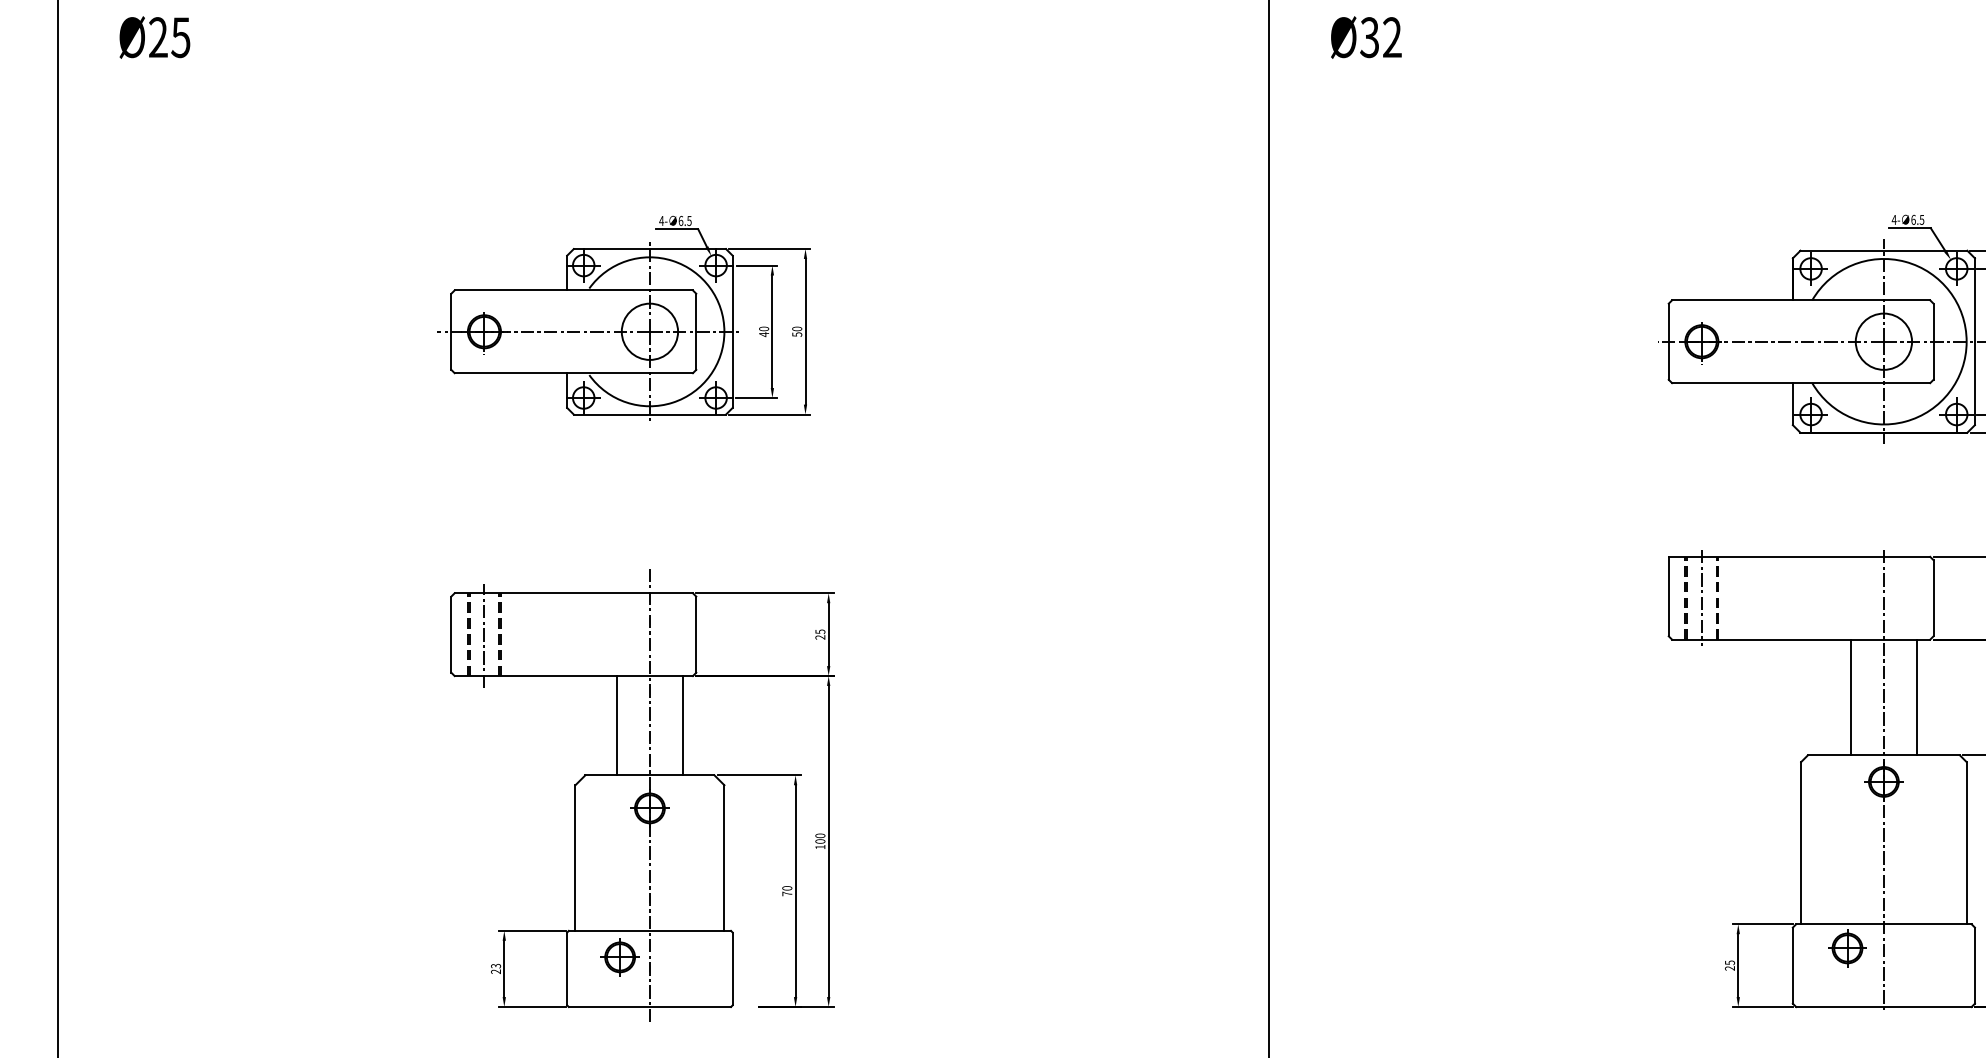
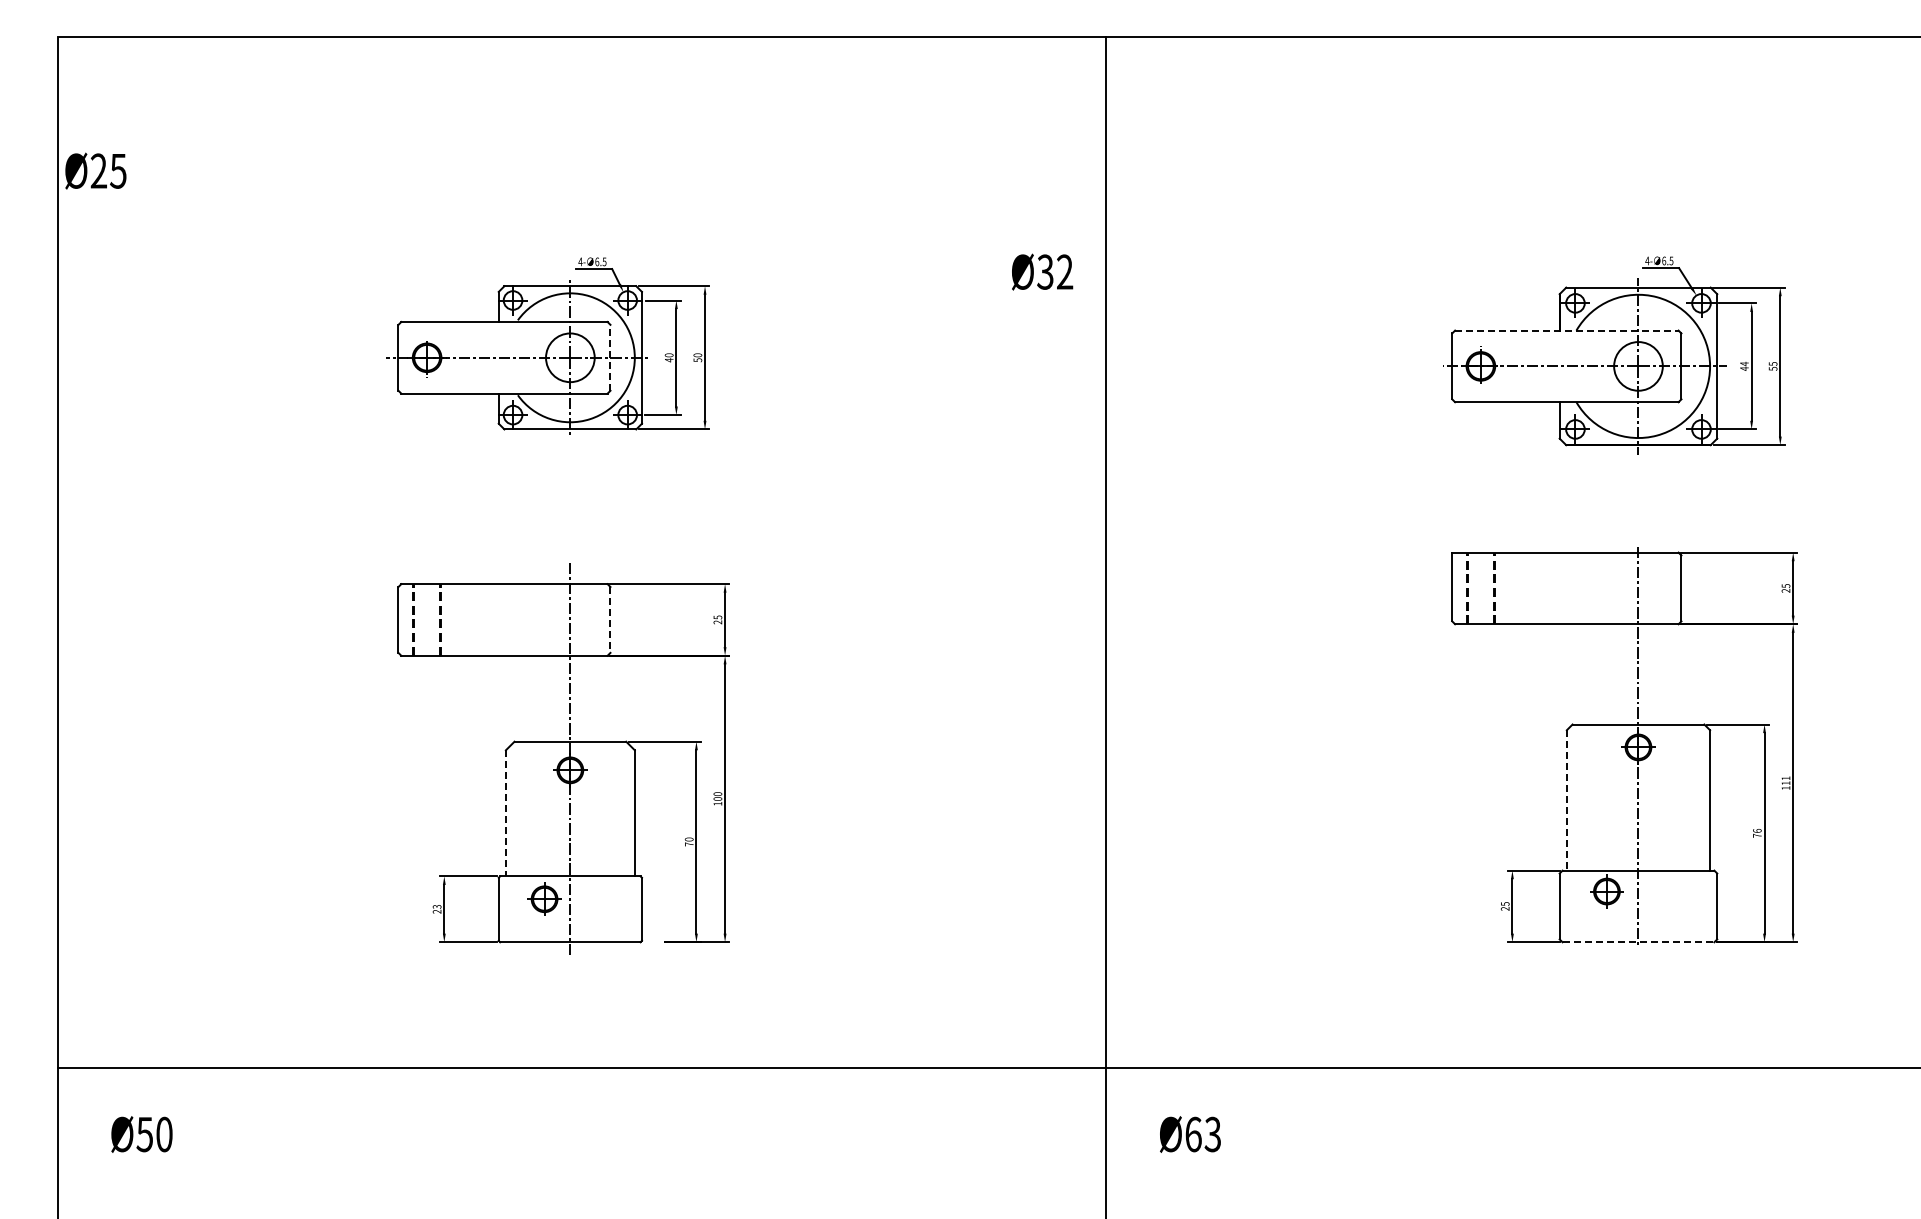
text: (154, 36) -> (95, 170), moved
text: (1366, 36) -> (1042, 271), moved
line: (1800, 300) -> (1566, 330), solid -> dashed
line: (696, 331) -> (610, 357), solid -> dashed
line: (1701, 597) -> (1480, 587), removed
line: (696, 634) -> (610, 619), solid -> dashed
line: (484, 635) -> (427, 620), removed
line: (1850, 697) -> (1609, 674), removed
line: (1917, 697) -> (1667, 674), removed
line: (616, 725) -> (541, 698), removed
line: (683, 725) -> (599, 698), removed
line: (1800, 843) -> (1566, 800), solid -> dashed
line: (574, 858) -> (505, 813), solid -> dashed
line: (1883, 1007) -> (1638, 942), solid -> dashed

